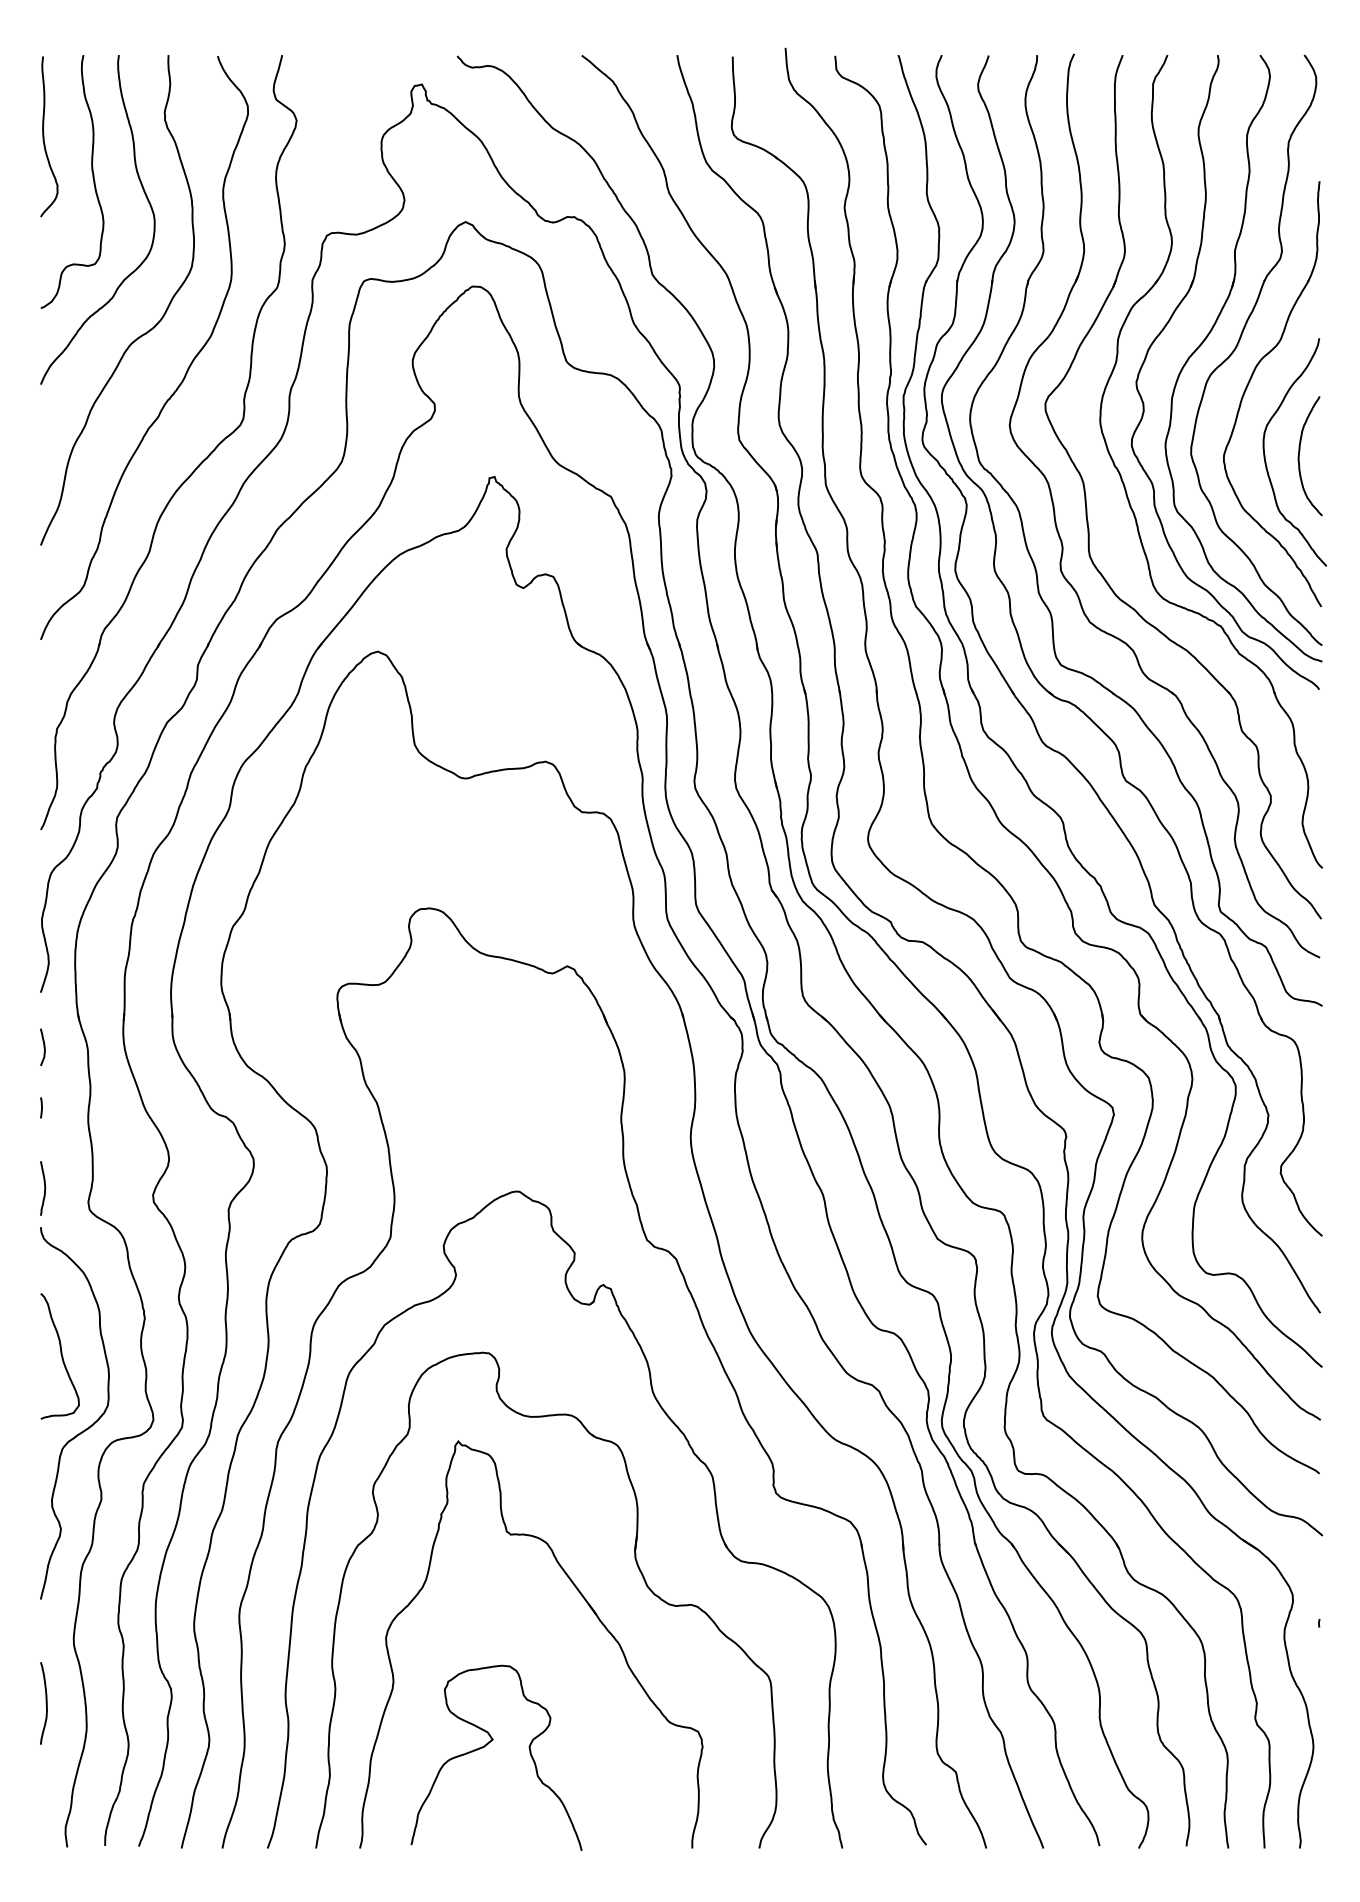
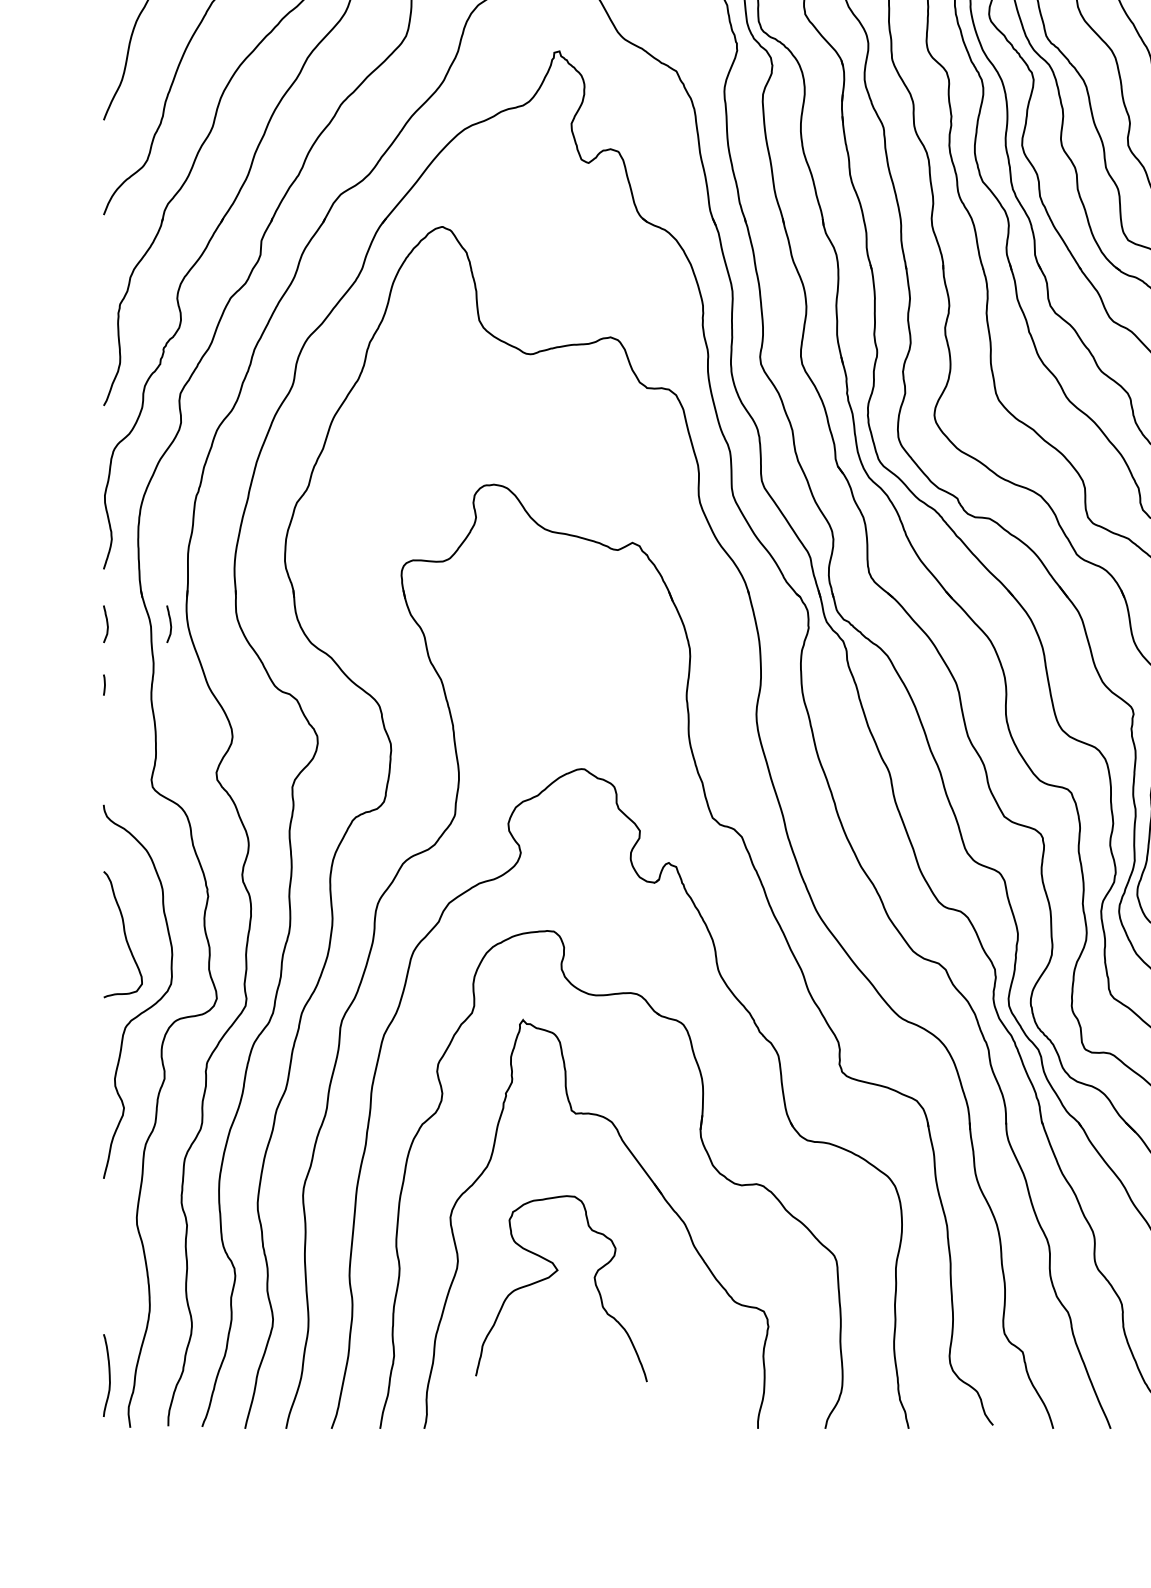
curve: (106, 1047) -> (169, 624), added
curve: (44, 1188) -> (107, 766), removed
curve: (45, 1703) -> (108, 1375), moved
curve: (487, 1745) -> (552, 1276), moved

